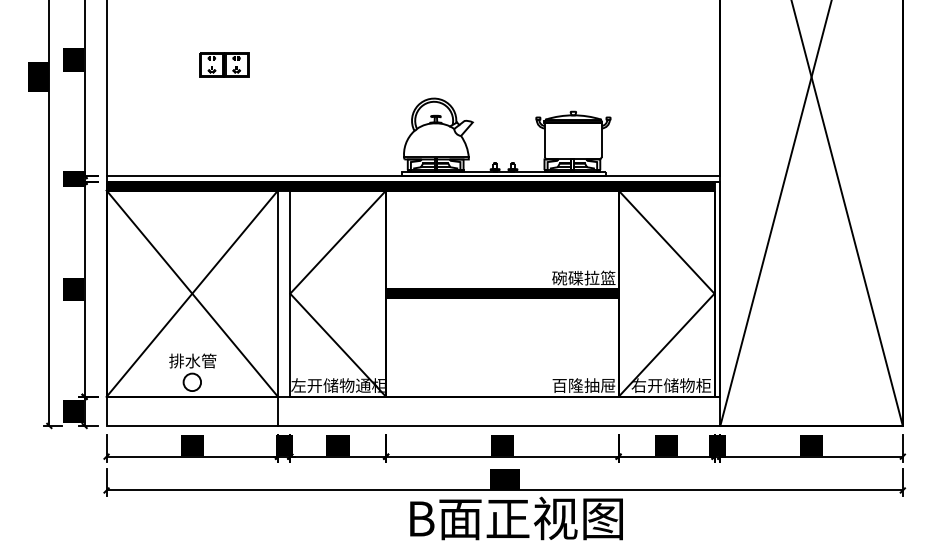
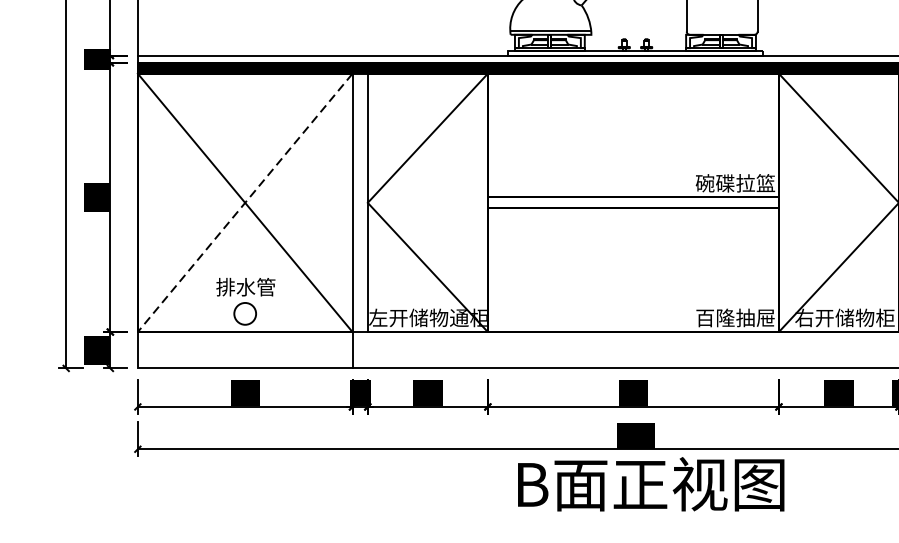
fill: (502, 293) -> (633, 202), removed
line: (192, 294) -> (245, 203), solid -> dashed

